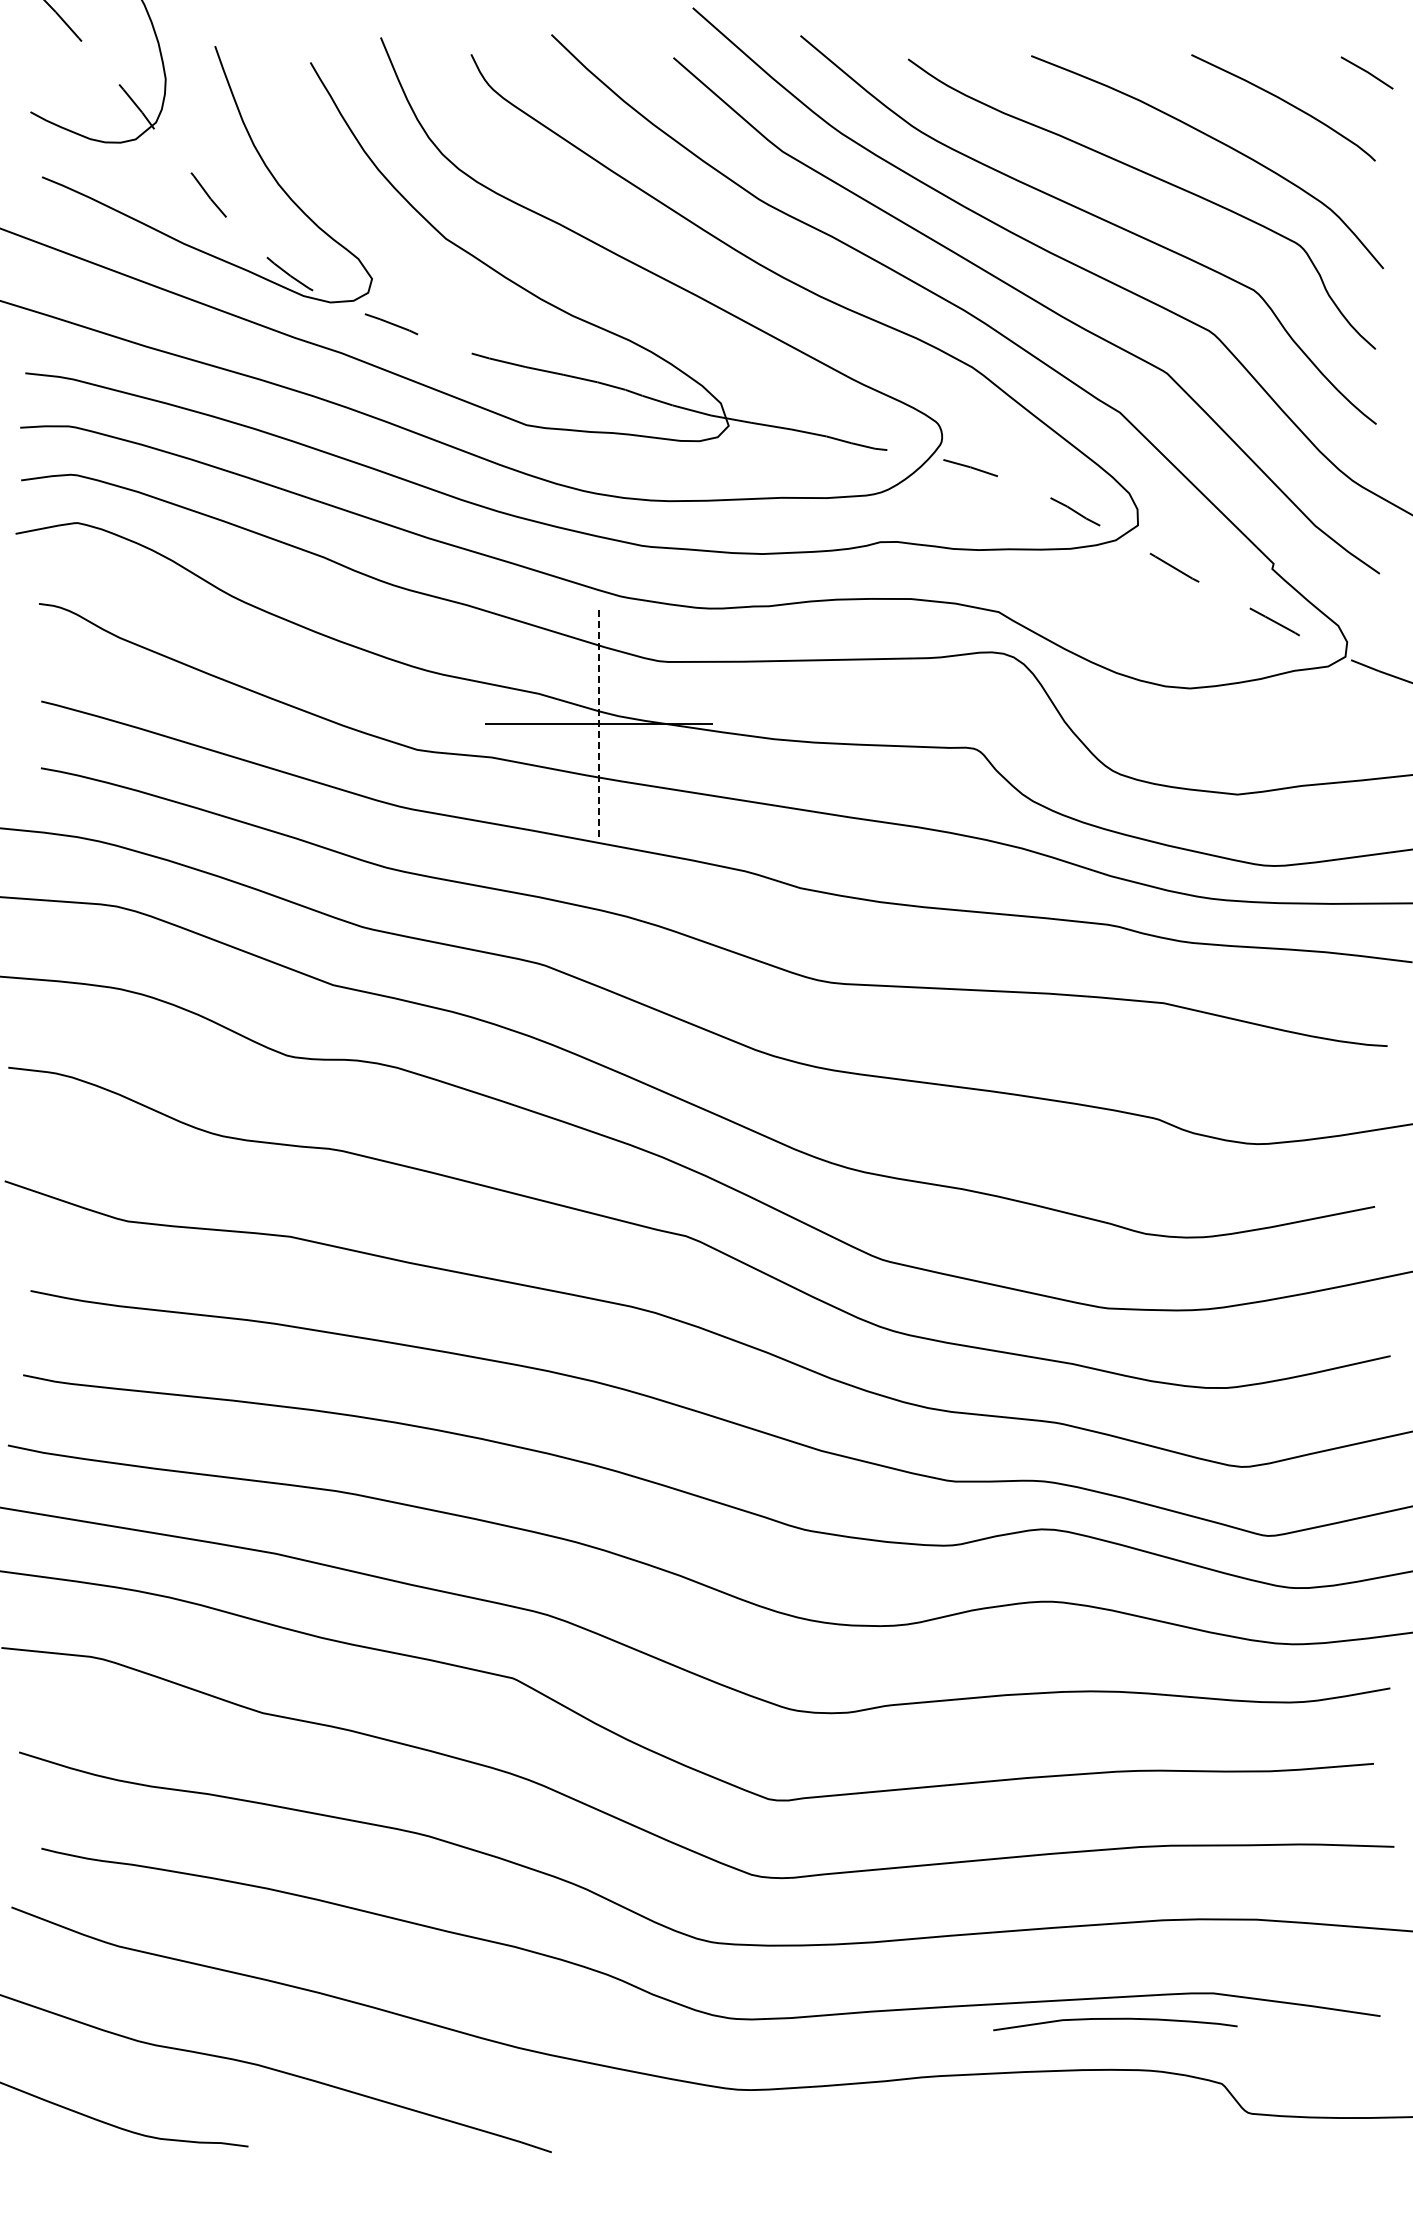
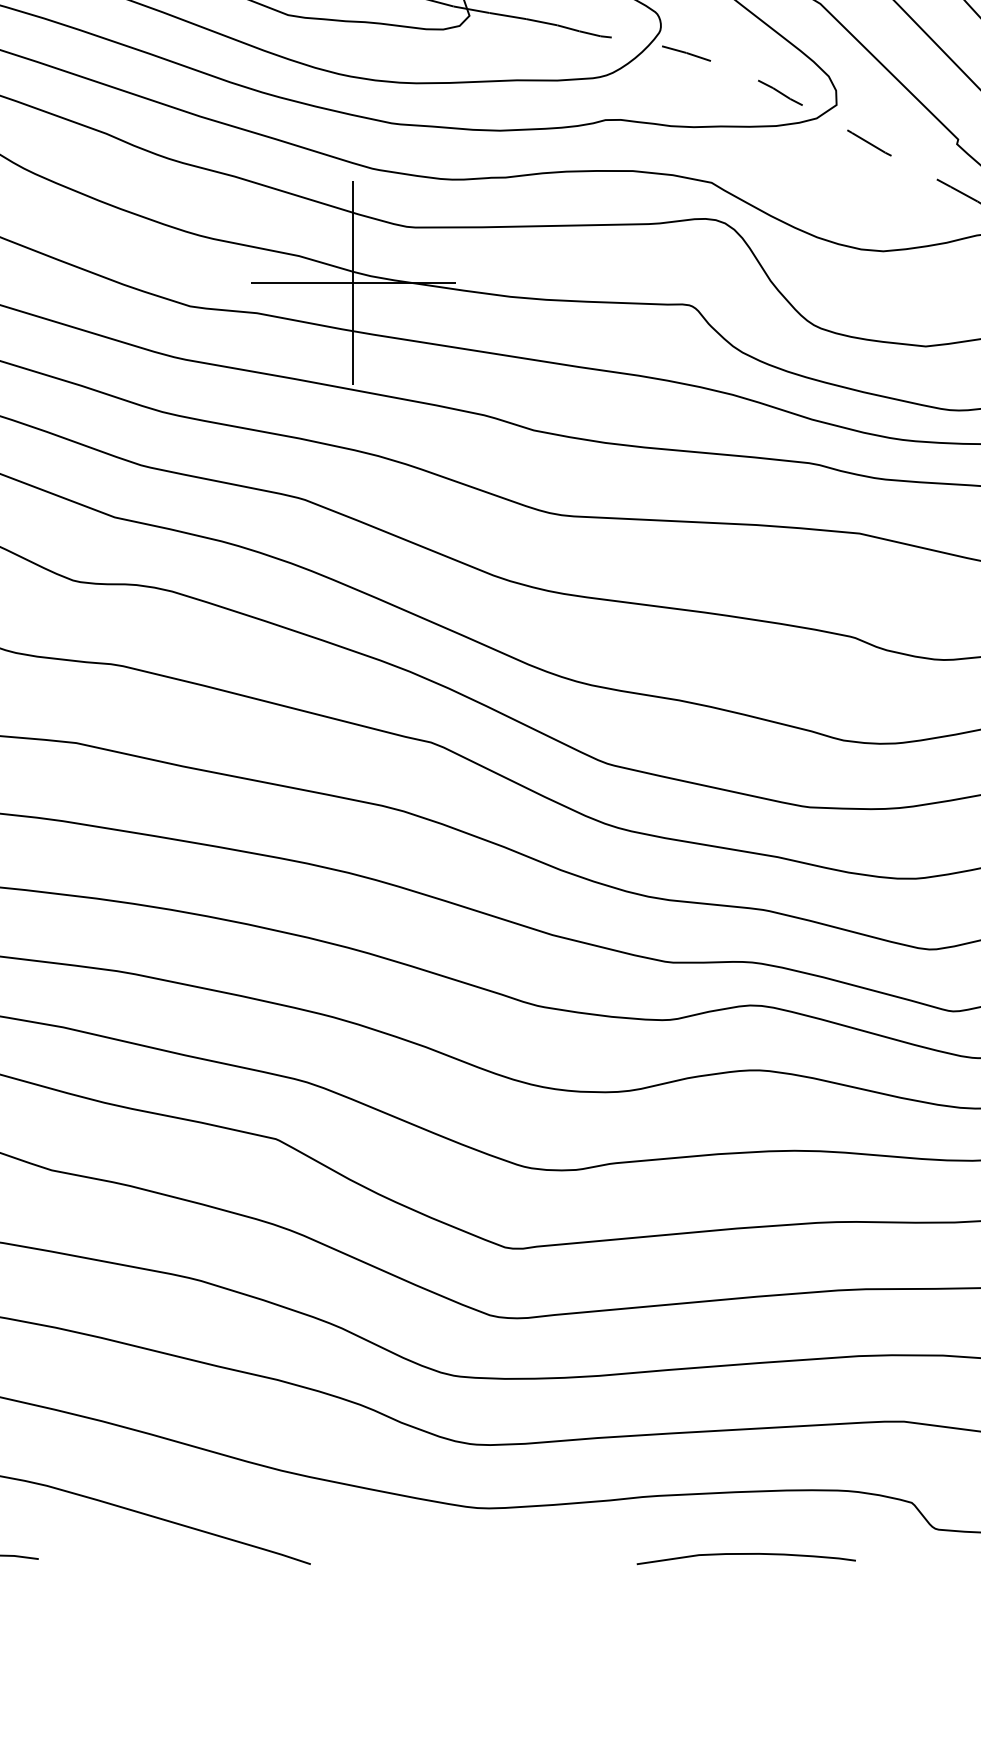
line: (599, 723) -> (353, 282), dashed -> solid
curve: (1115, 2019) -> (746, 1554), moved

